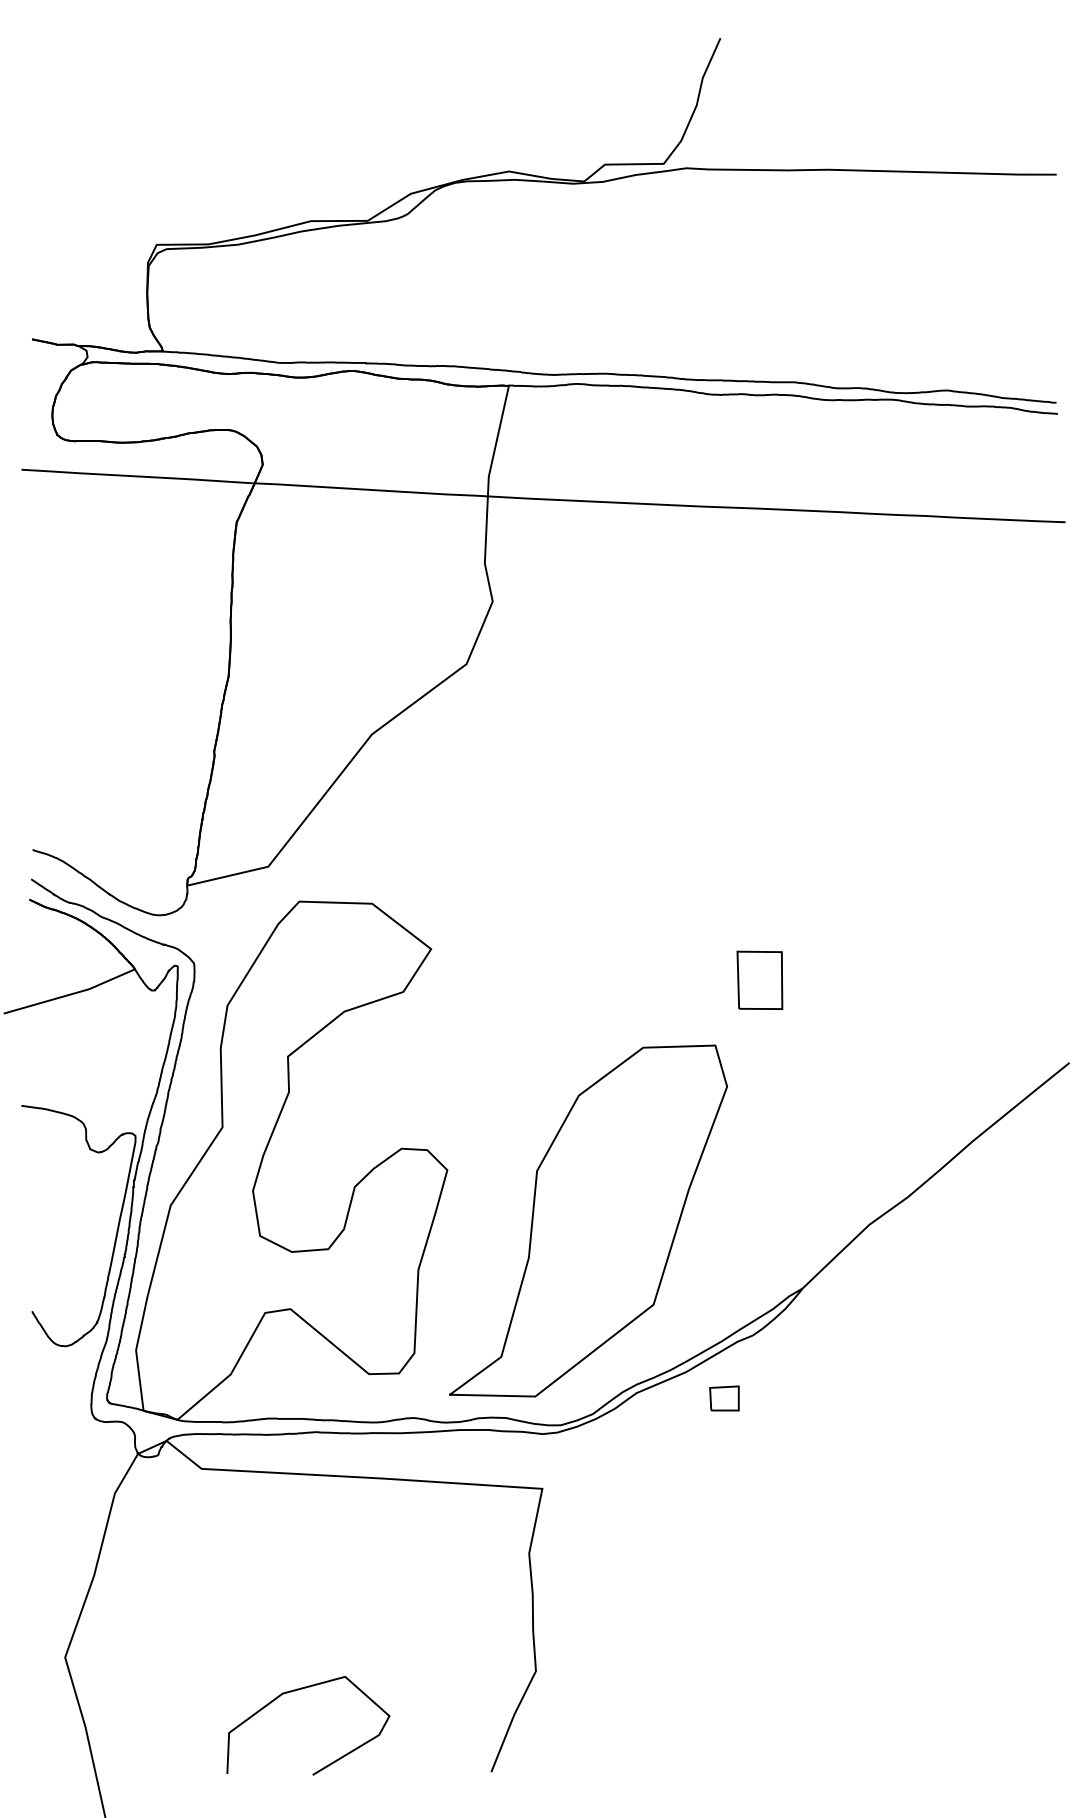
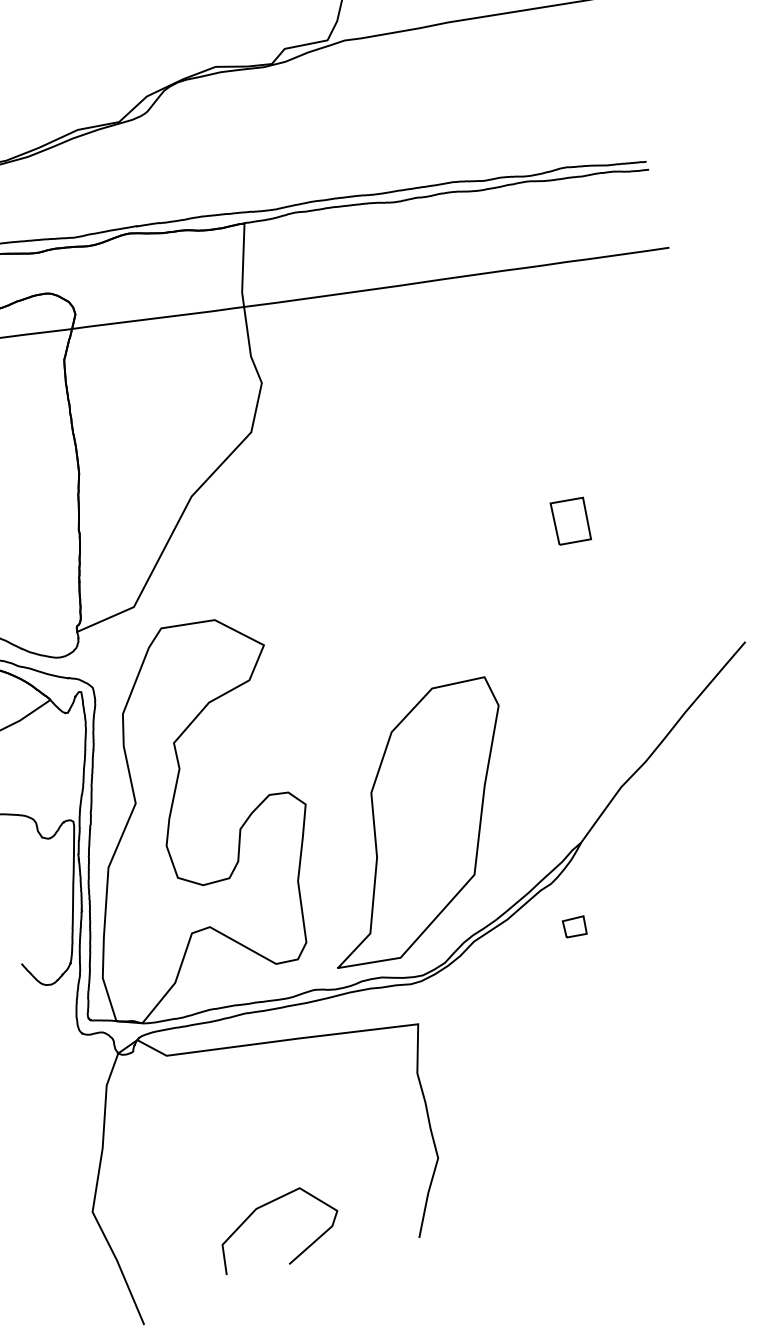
part: (759, 979) -> (570, 520), moved
part: (724, 1398) -> (574, 927), moved

